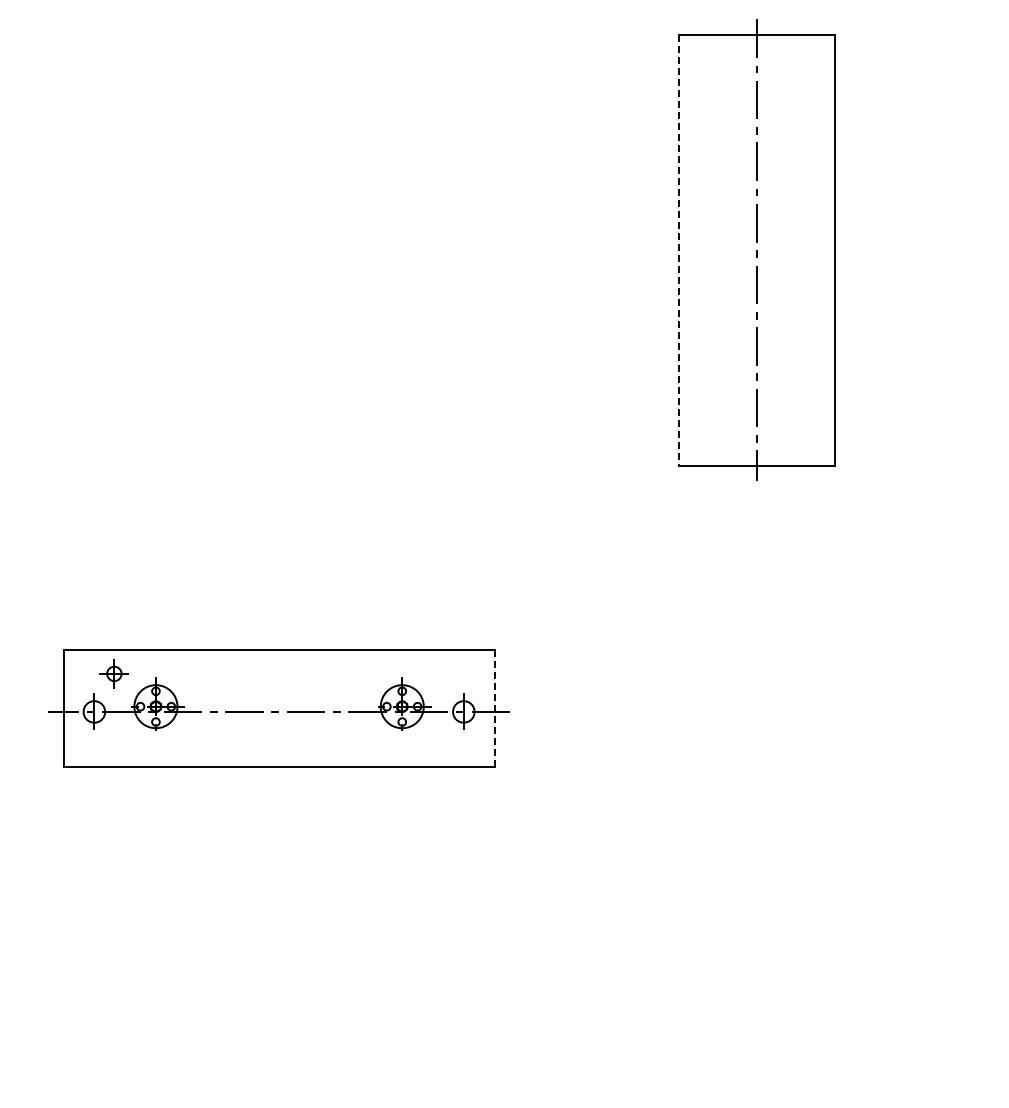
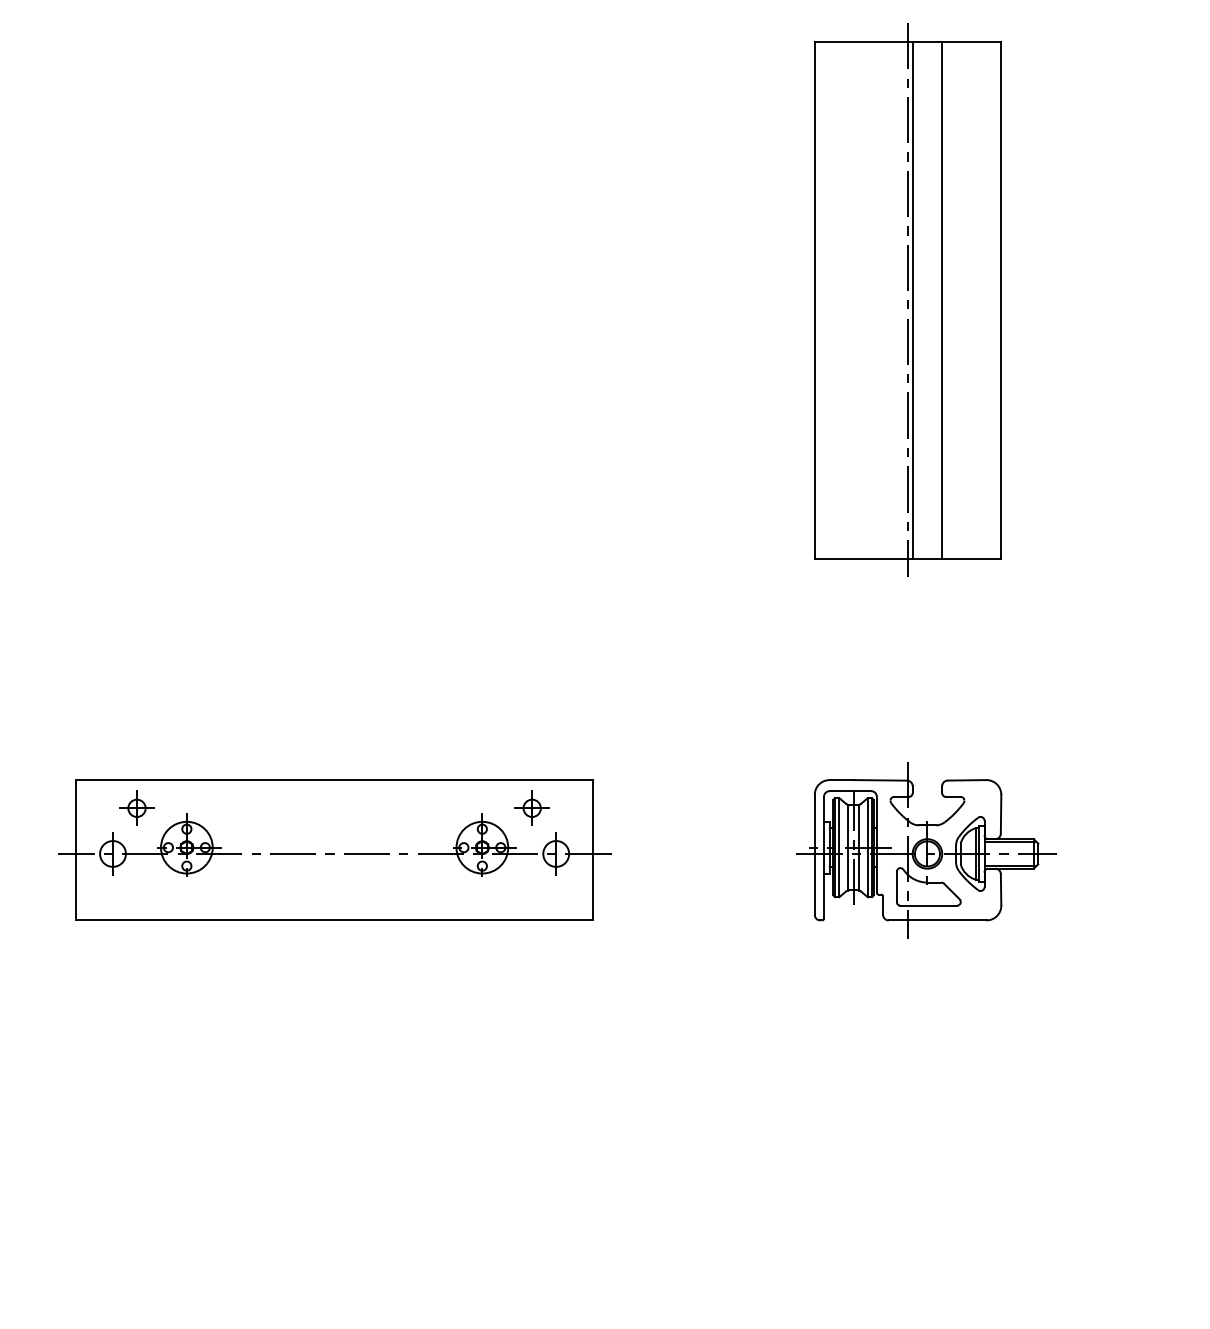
line: (760, 249) -> (912, 299), added
line: (785, 249) -> (942, 299), added
line: (679, 250) -> (814, 300), dashed -> solid
part: (443, 673) -> (531, 807), added
line: (494, 708) -> (593, 849), dashed -> solid
part: (772, 708) -> (926, 849), added

